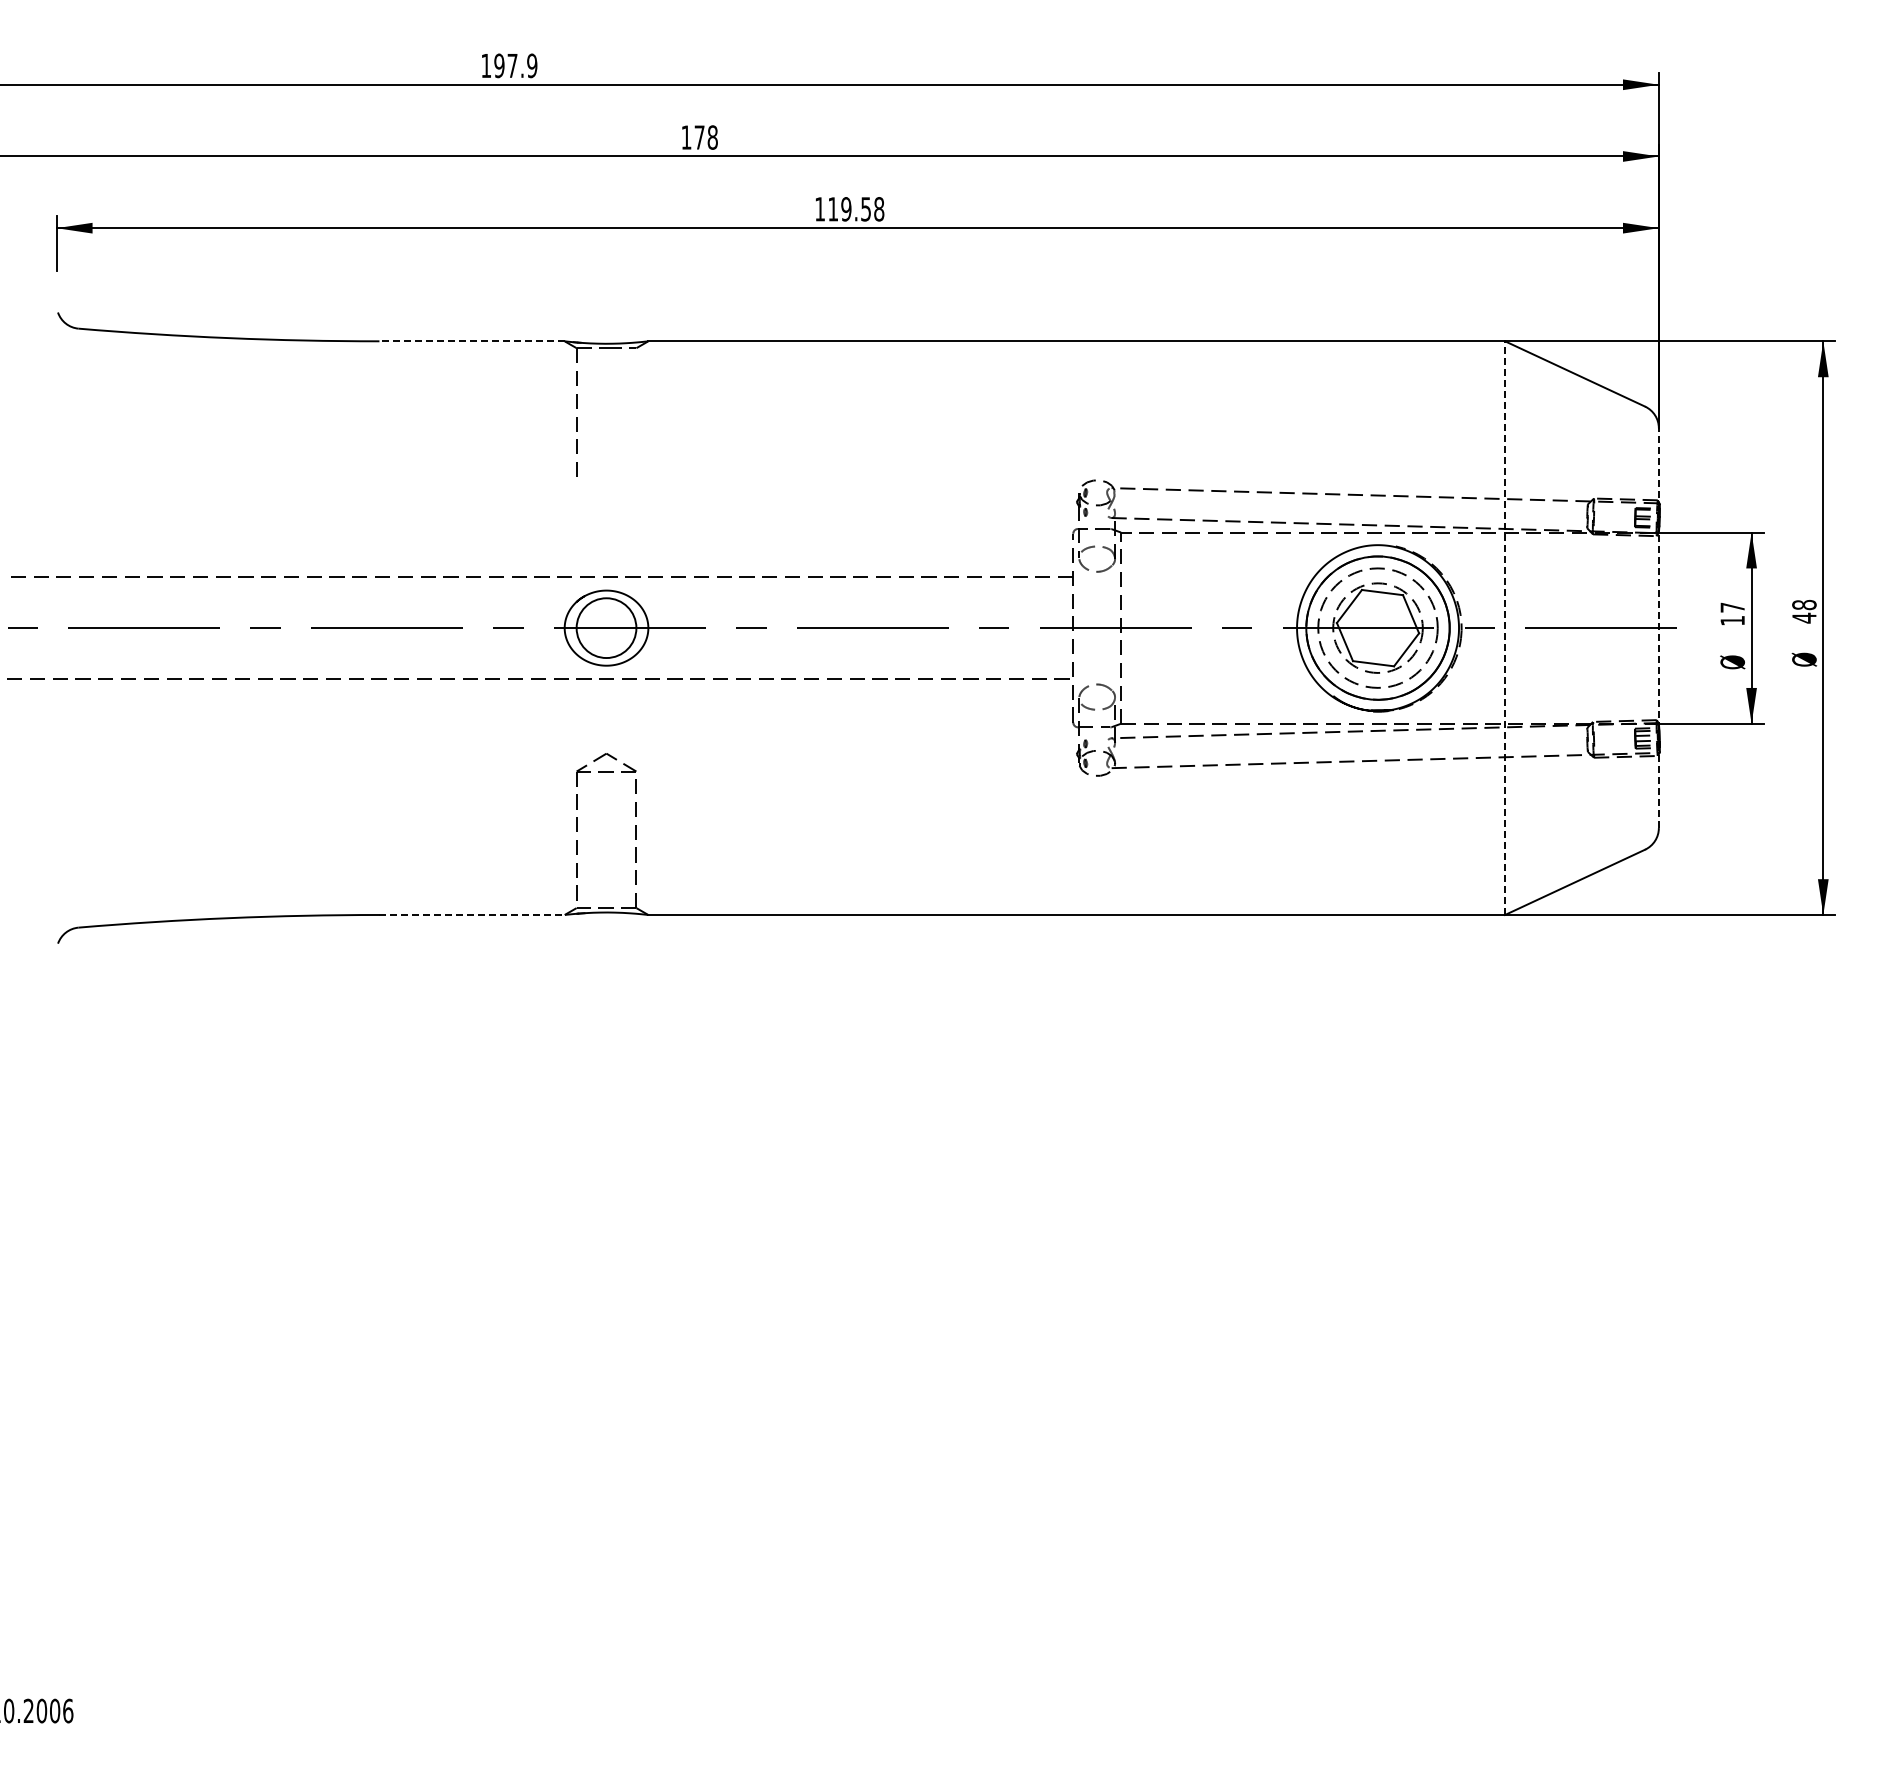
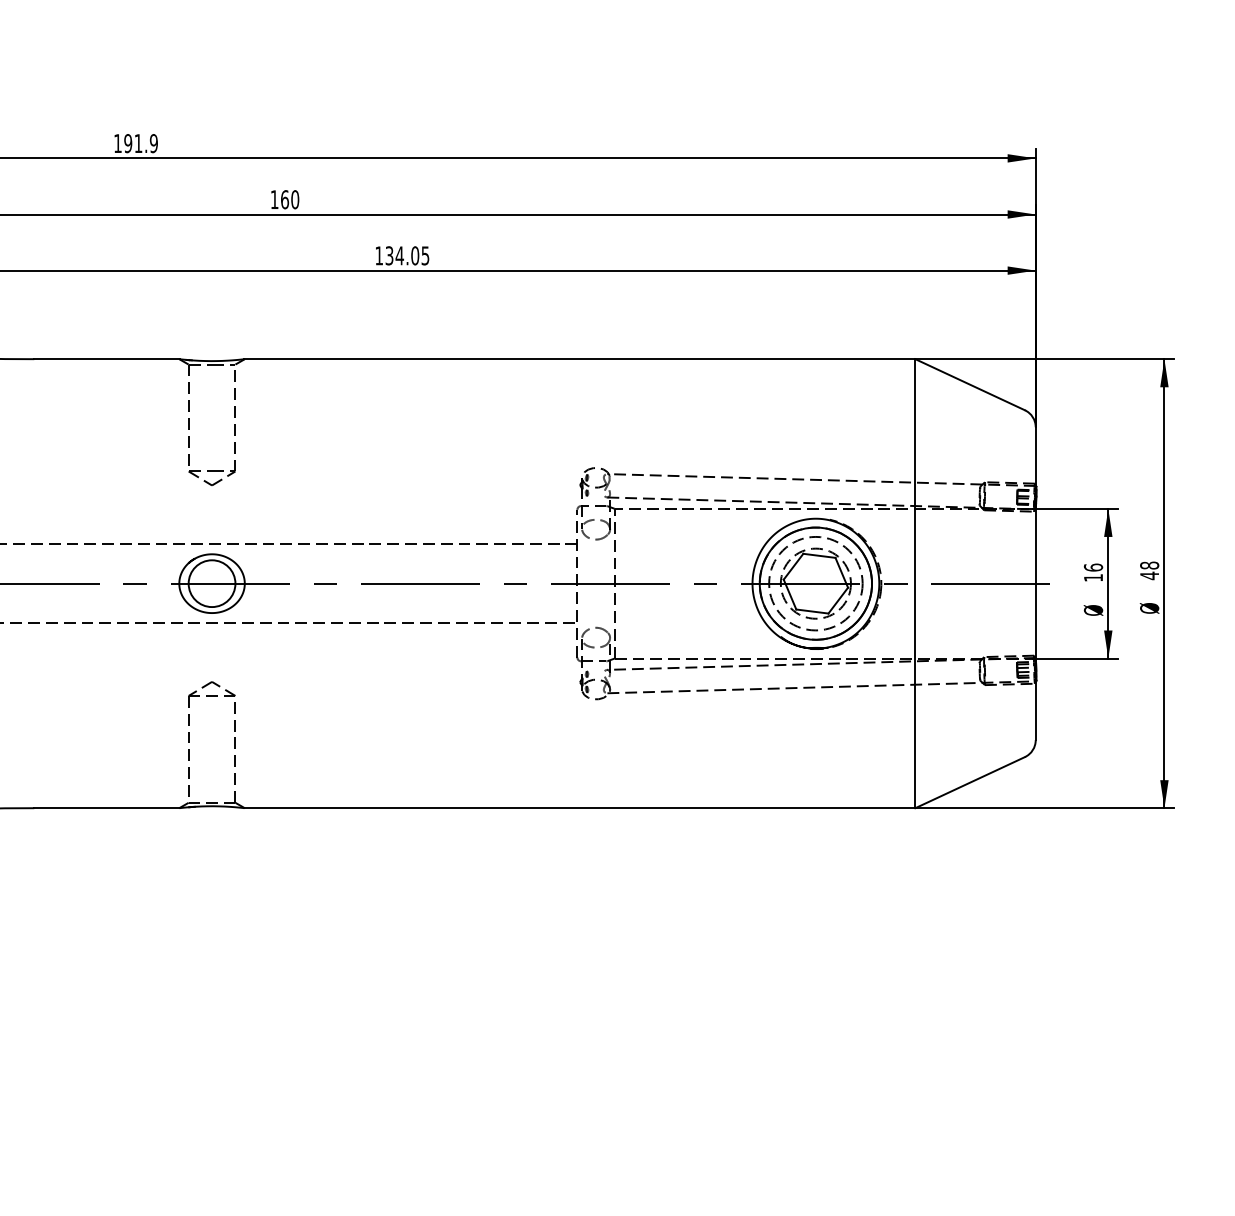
text: (512, 65) -> (138, 143), 197.9 -> 191.9
text: (705, 137) -> (289, 199), 178 -> 160
text: (856, 209) -> (407, 256), 119.58 -> 134.05
line: (472, 341) -> (107, 359), dashed -> solid
part: (635, 429) -> (234, 428), added
text: (1732, 607) -> (1093, 567), 17 -> 16
line: (1505, 628) -> (915, 583), dashed -> solid
line: (1658, 628) -> (1035, 583), dashed -> solid
line: (472, 914) -> (107, 807), dashed -> solid

